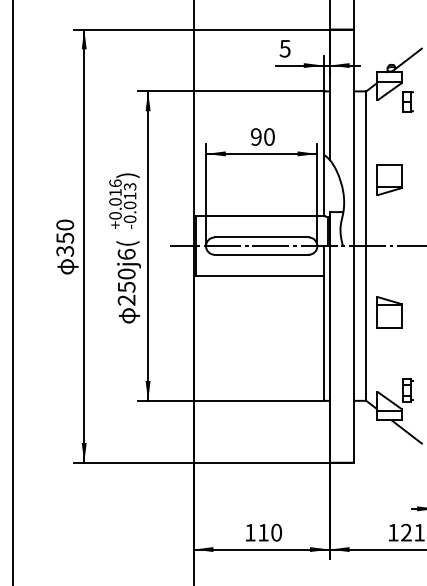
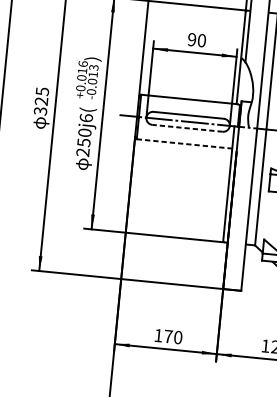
text: (65, 231) -> (42, 96), 350 -> 325
line: (261, 254) -> (187, 128), solid -> dashed
line: (259, 275) -> (184, 143), solid -> dashed
text: (263, 532) -> (168, 336), 110 -> 170

